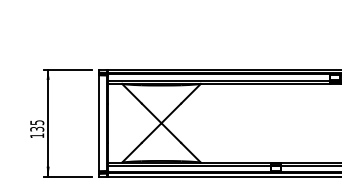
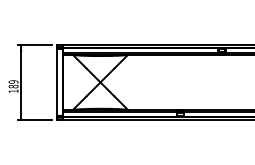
text: (37, 126) -> (13, 84), 135 -> 189

